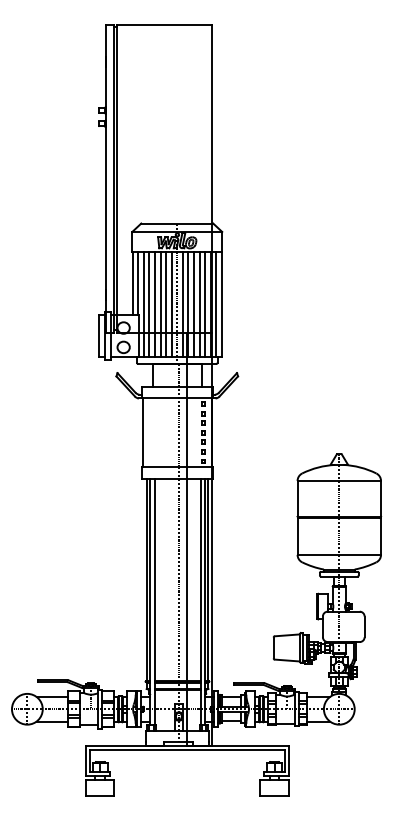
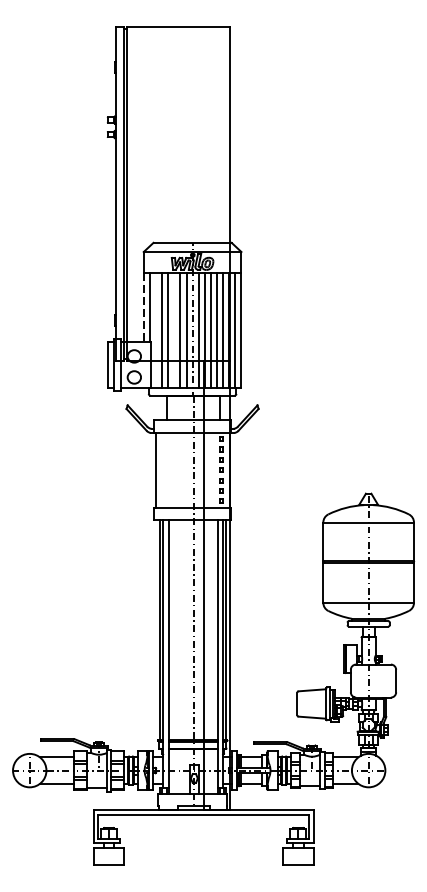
line: (132, 283) -> (143, 308), solid -> dashed
line: (143, 304) -> (155, 330), removed
line: (160, 304) -> (174, 330), removed

